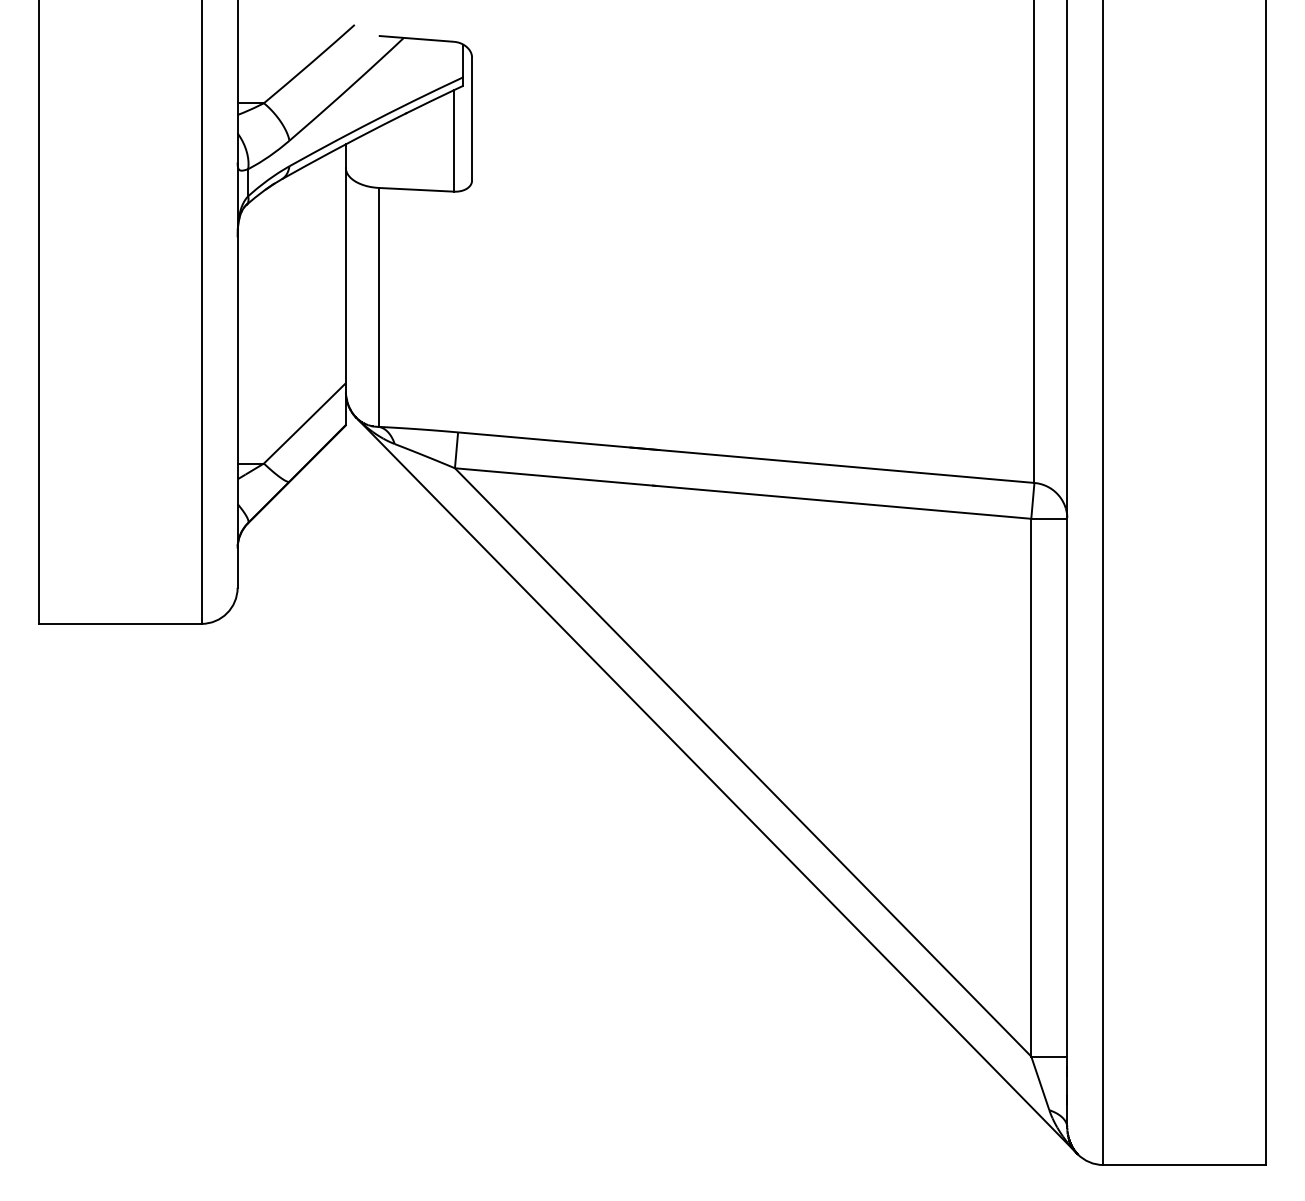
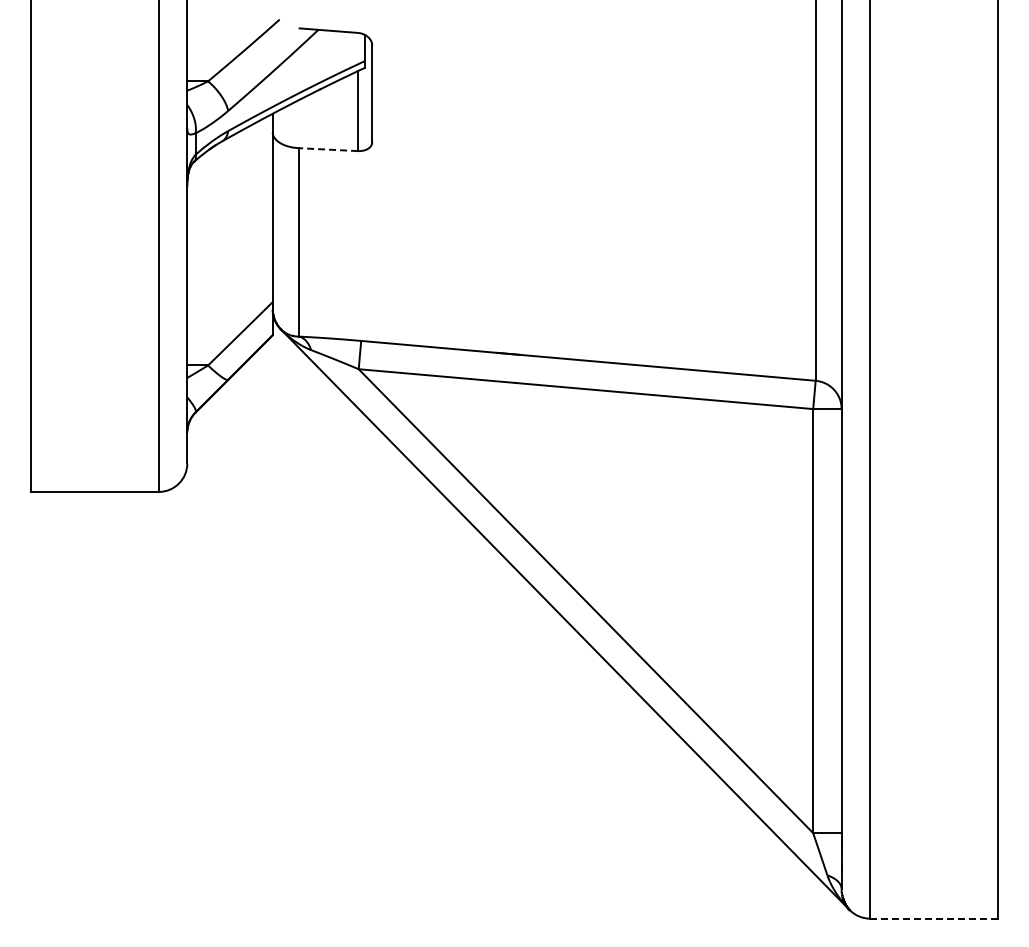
line: (416, 189) -> (328, 149), solid -> dashed
line: (1183, 1164) -> (933, 918), solid -> dashed

